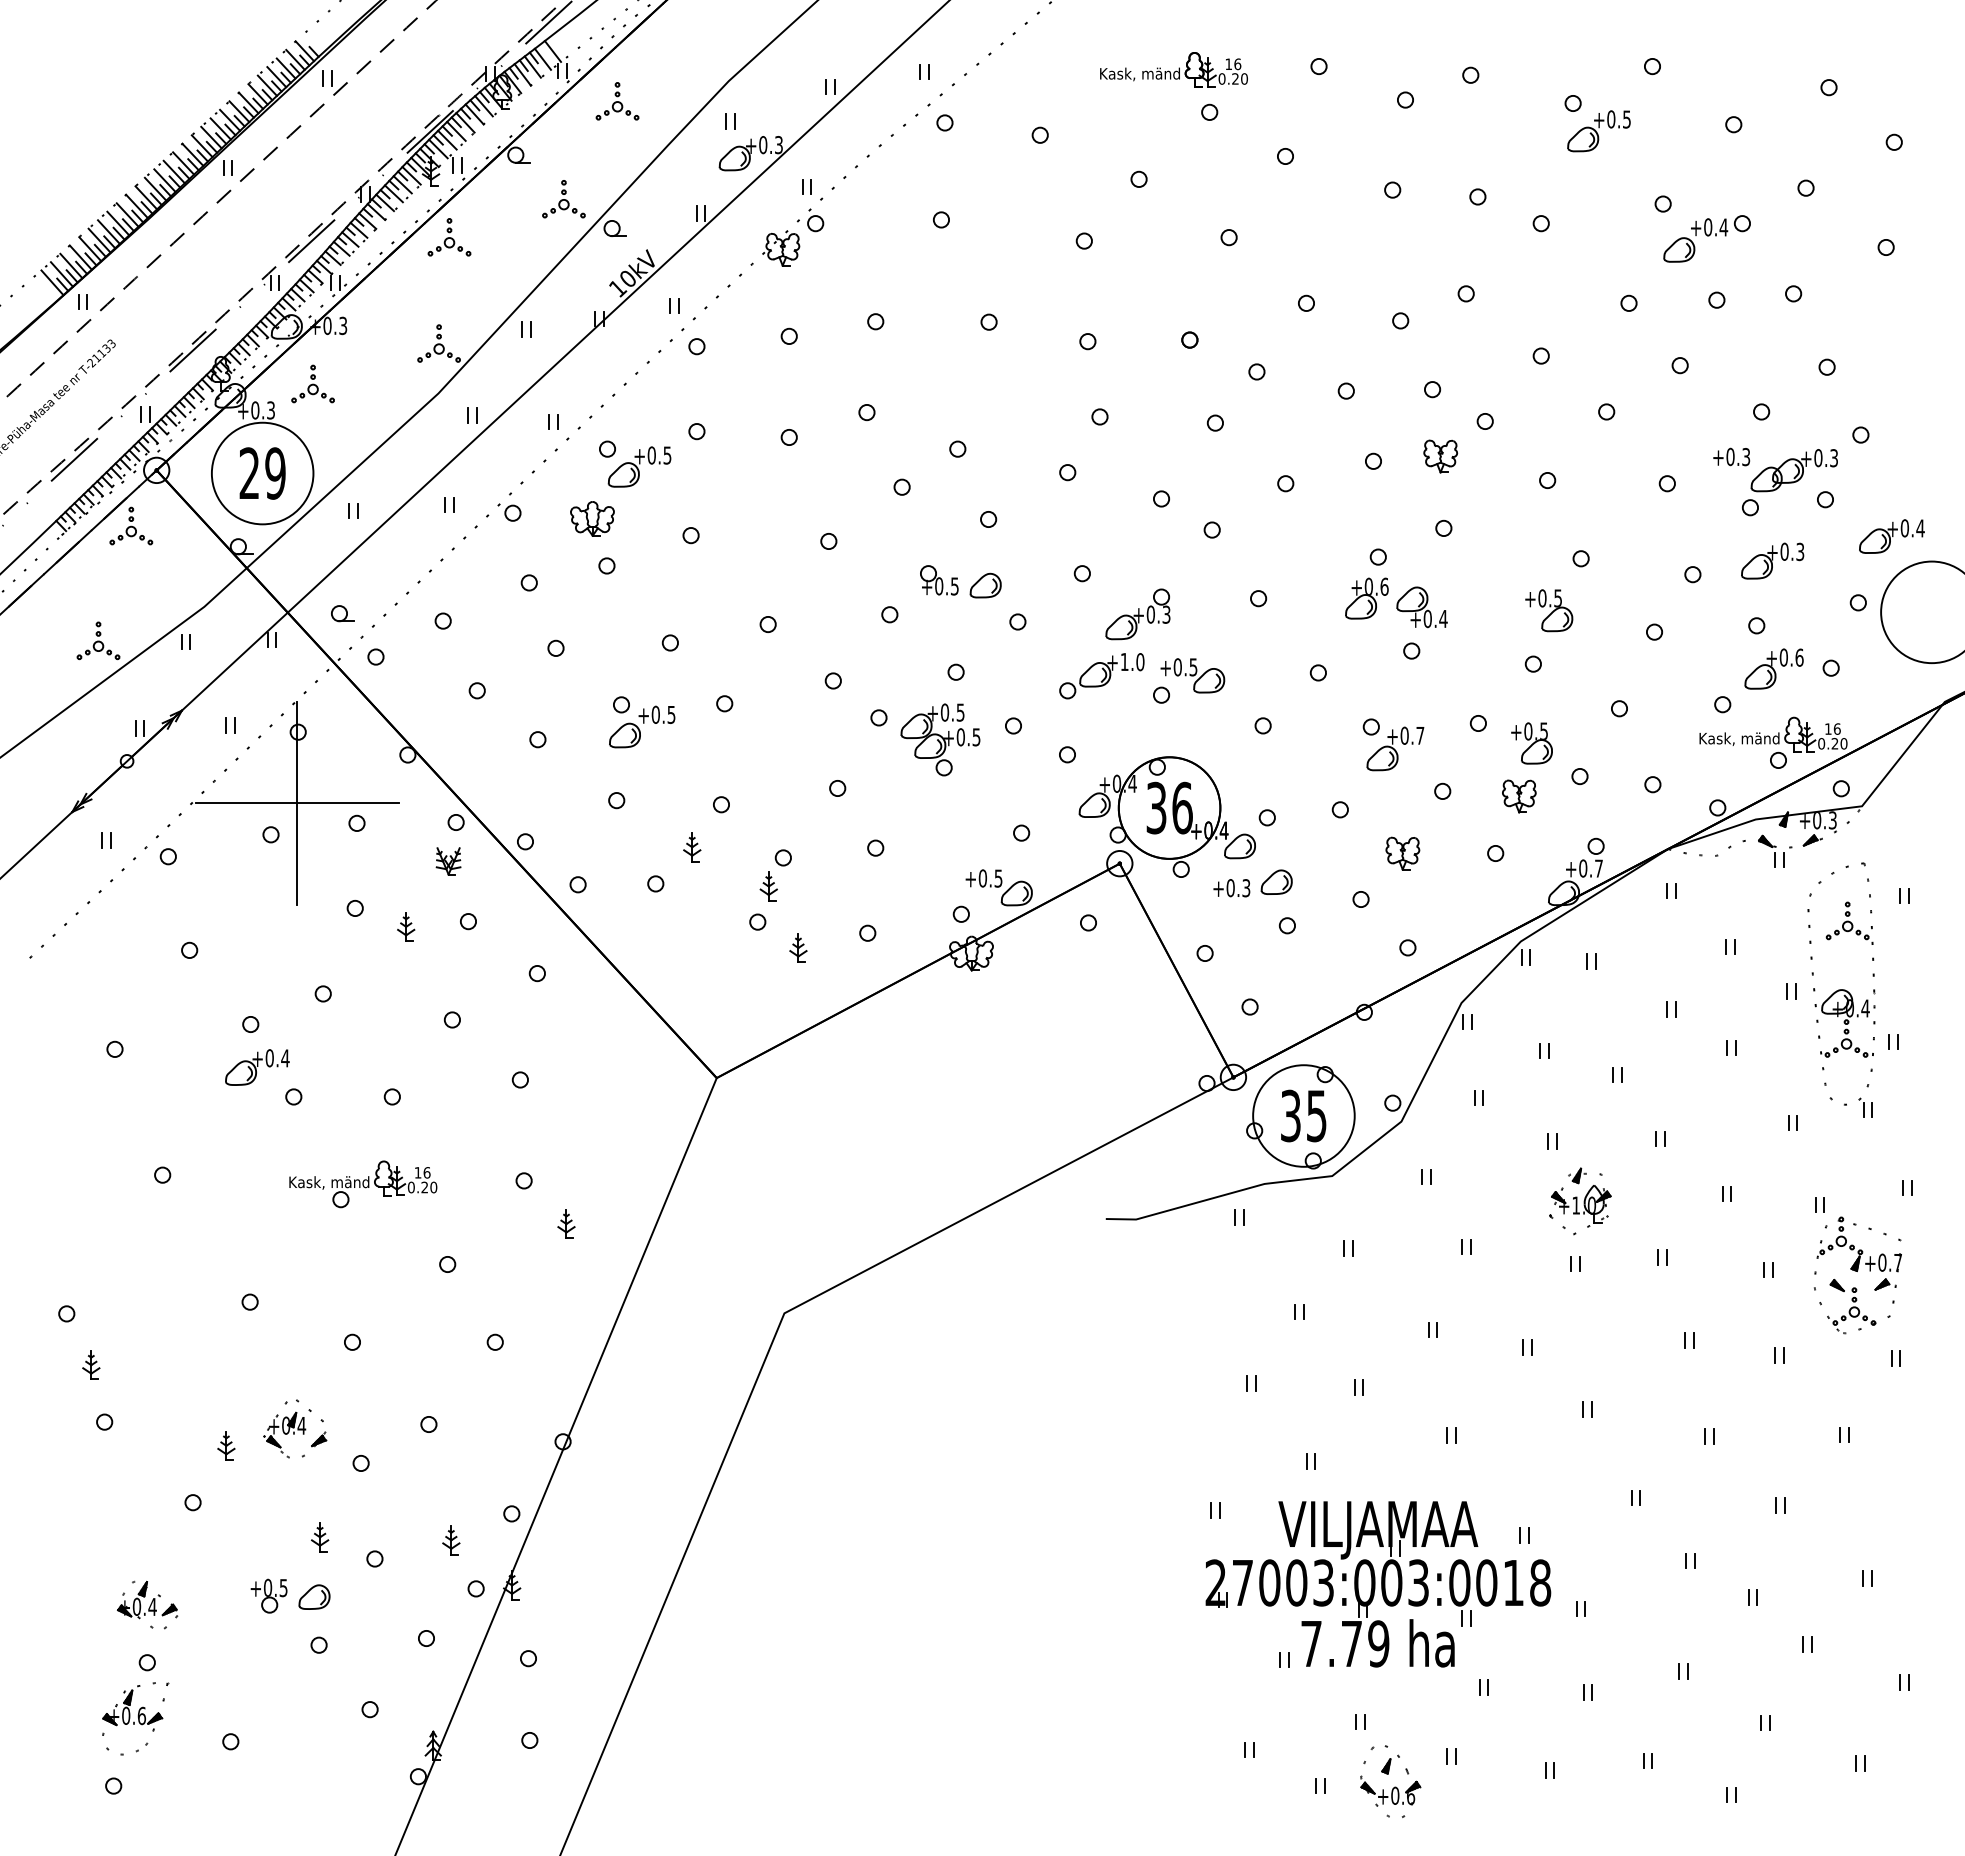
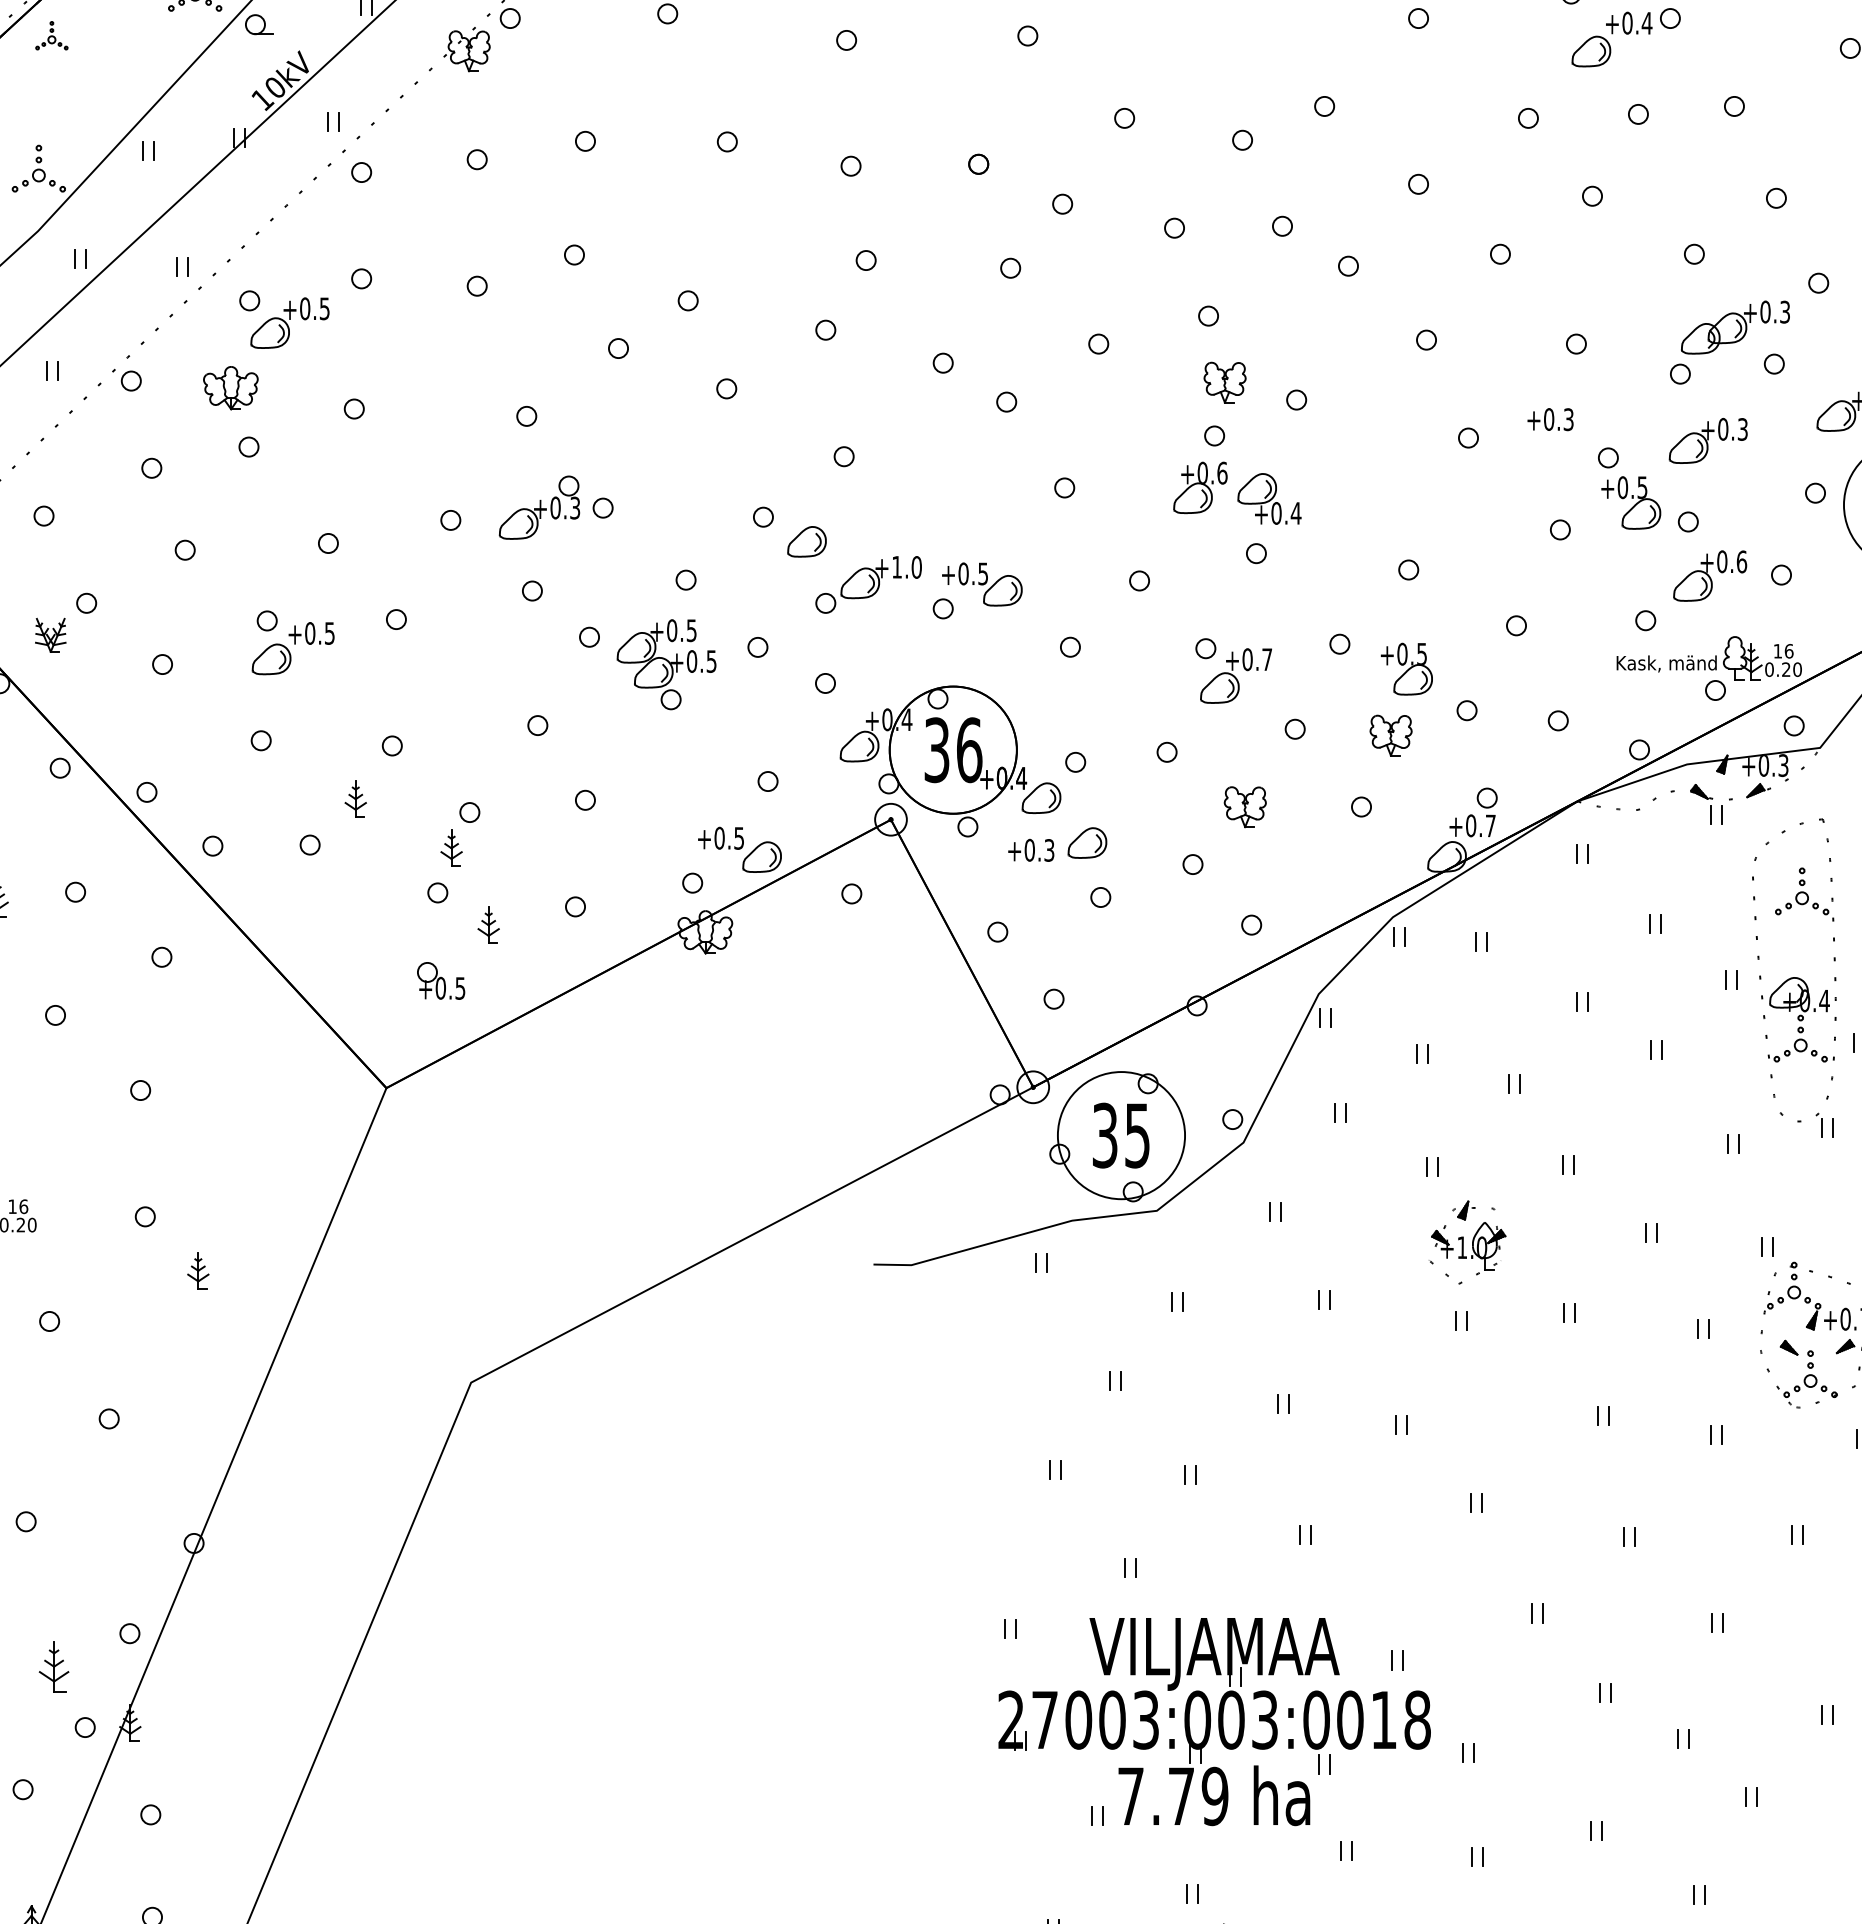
part: (449, 237) -> (51, 35), size x0.6
part: (1440, 456) -> (1224, 382), moved
text: (1731, 456) -> (1550, 418), moved
part: (939, 580) -> (441, 981), moved
part: (985, 585) -> (806, 541), moved
part: (1549, 610) -> (1631, 502), moved
part: (1137, 614) -> (538, 507), moved
part: (448, 861) -> (50, 635), moved
part: (451, 1540) -> (54, 1666), size x1.4

